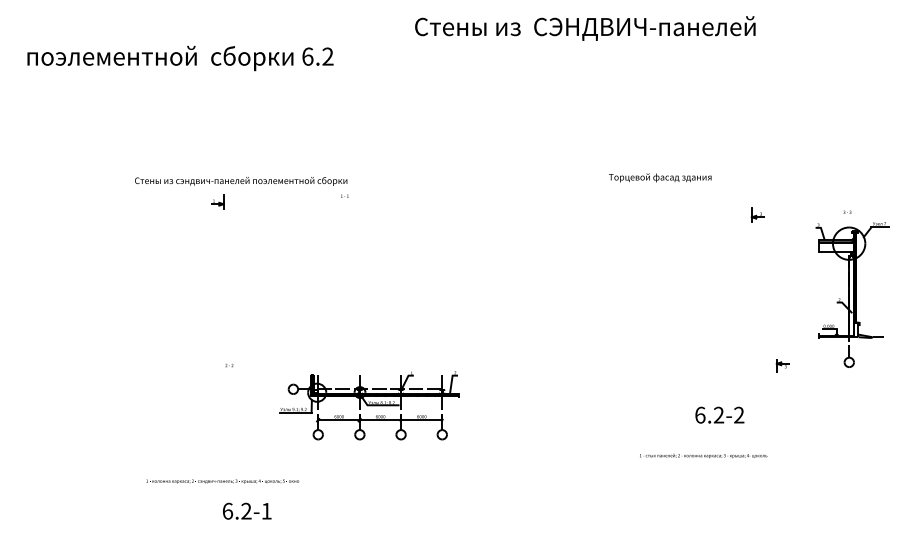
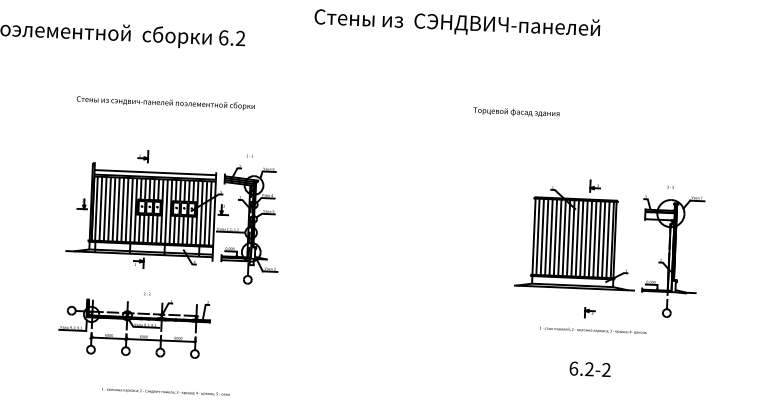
text: (660, 177) -> (516, 112), moved
text: (241, 181) -> (166, 103), moved
part: (737, 277) -> (576, 238), added
part: (256, 278) -> (172, 221), added
part: (782, 365) -> (589, 312), moved
part: (369, 405) -> (134, 326), moved
text: (719, 414) -> (589, 368), moved
text: (703, 456) -> (593, 331), moved
text: (222, 481) -> (165, 392), moved

